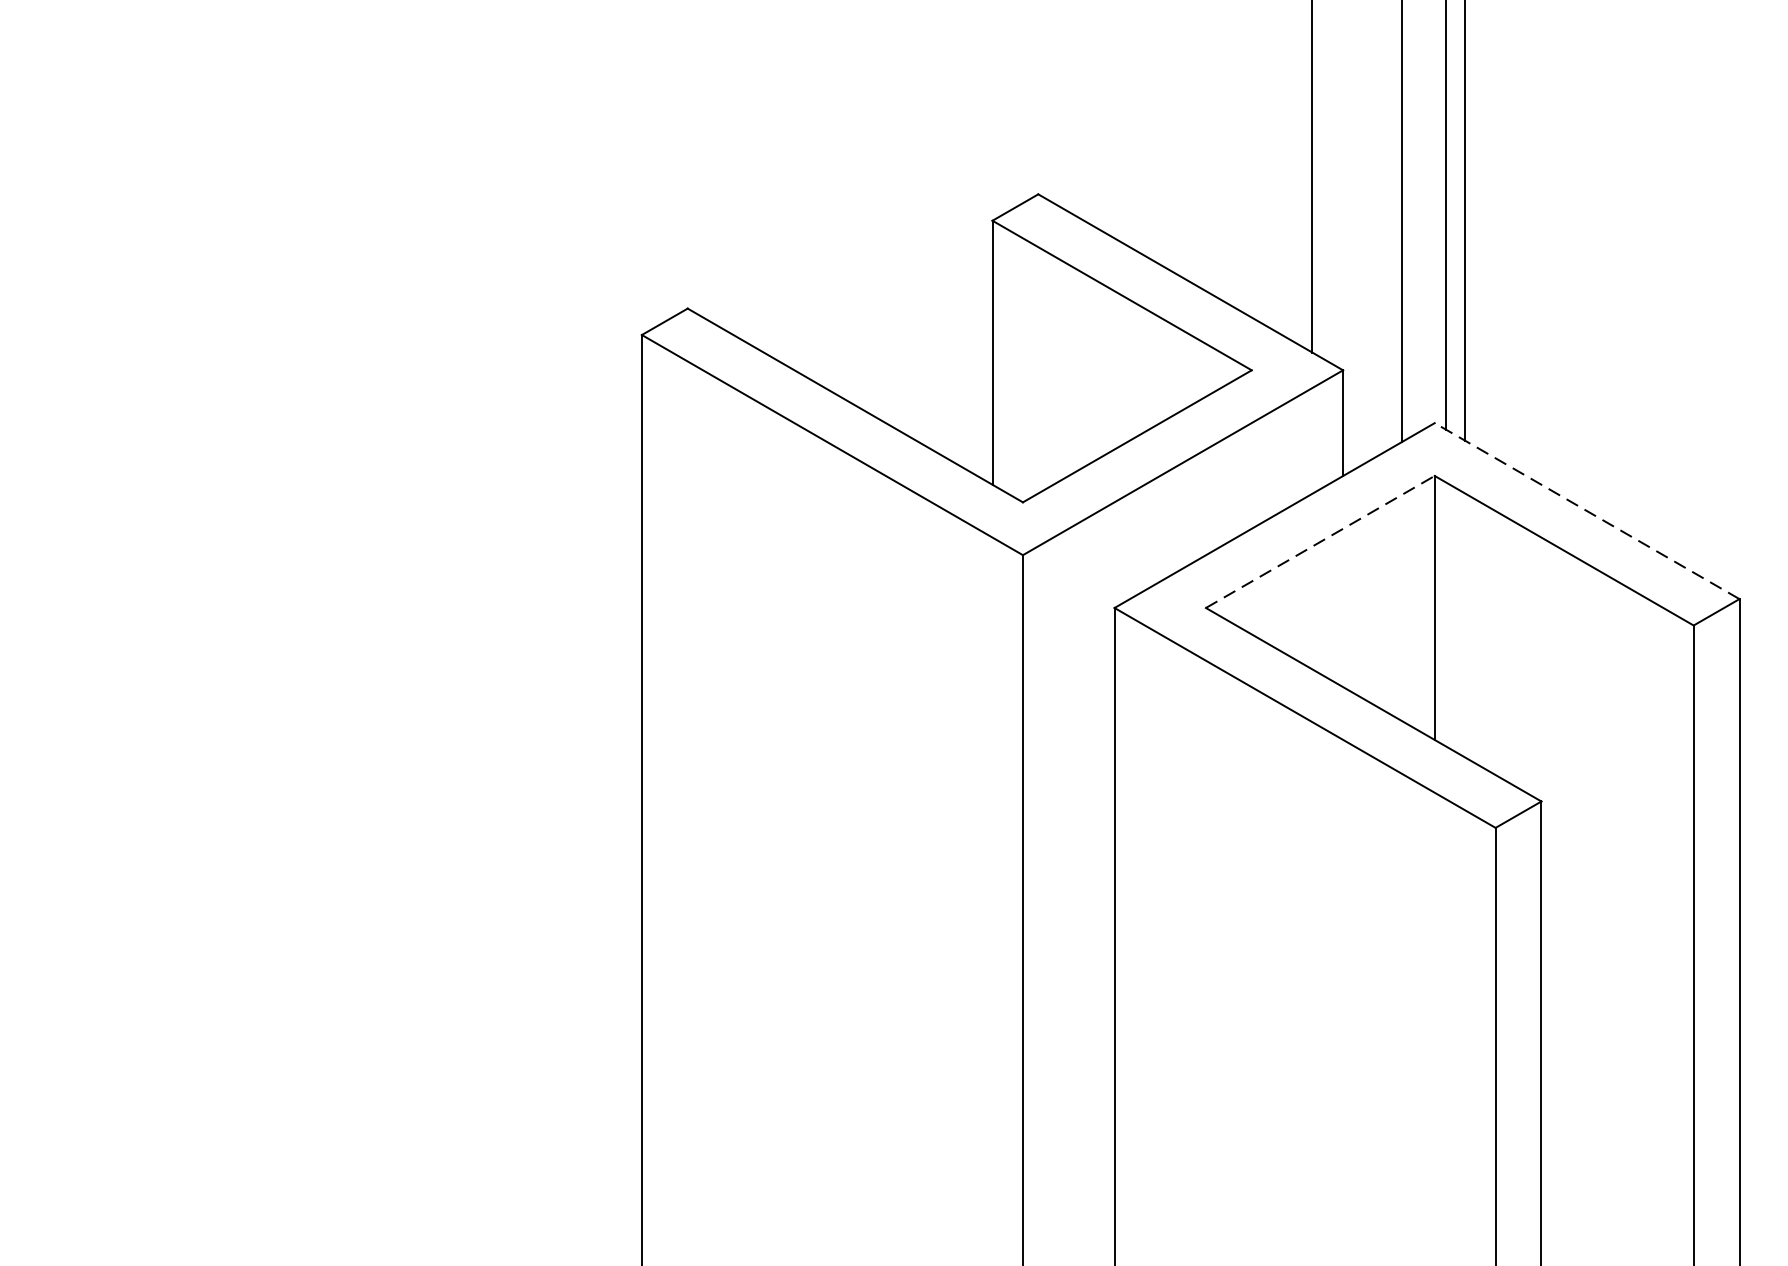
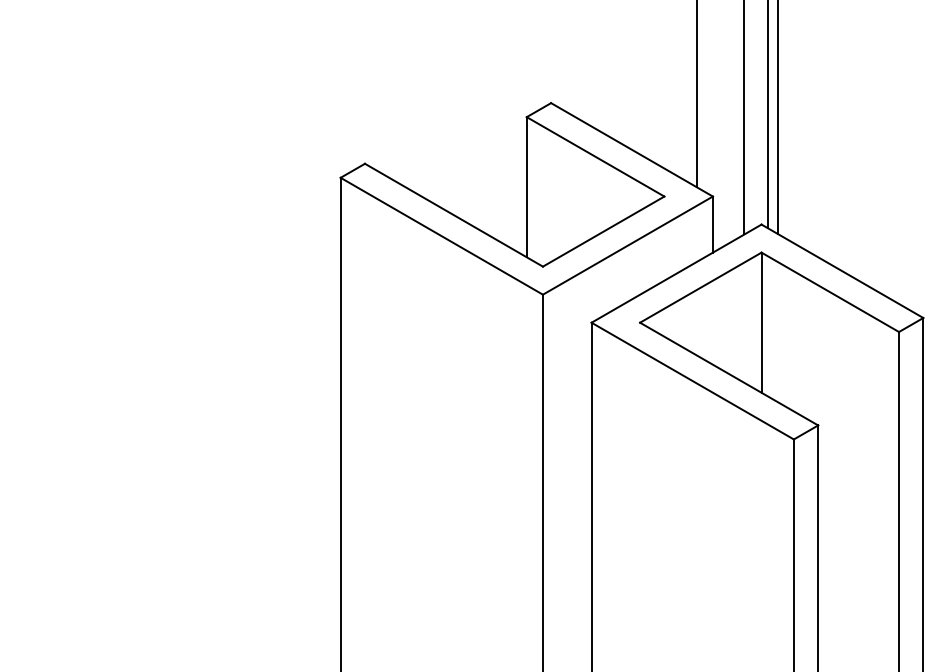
line: (1587, 511) -> (842, 271), dashed -> solid
line: (1321, 541) -> (701, 287), dashed -> solid

